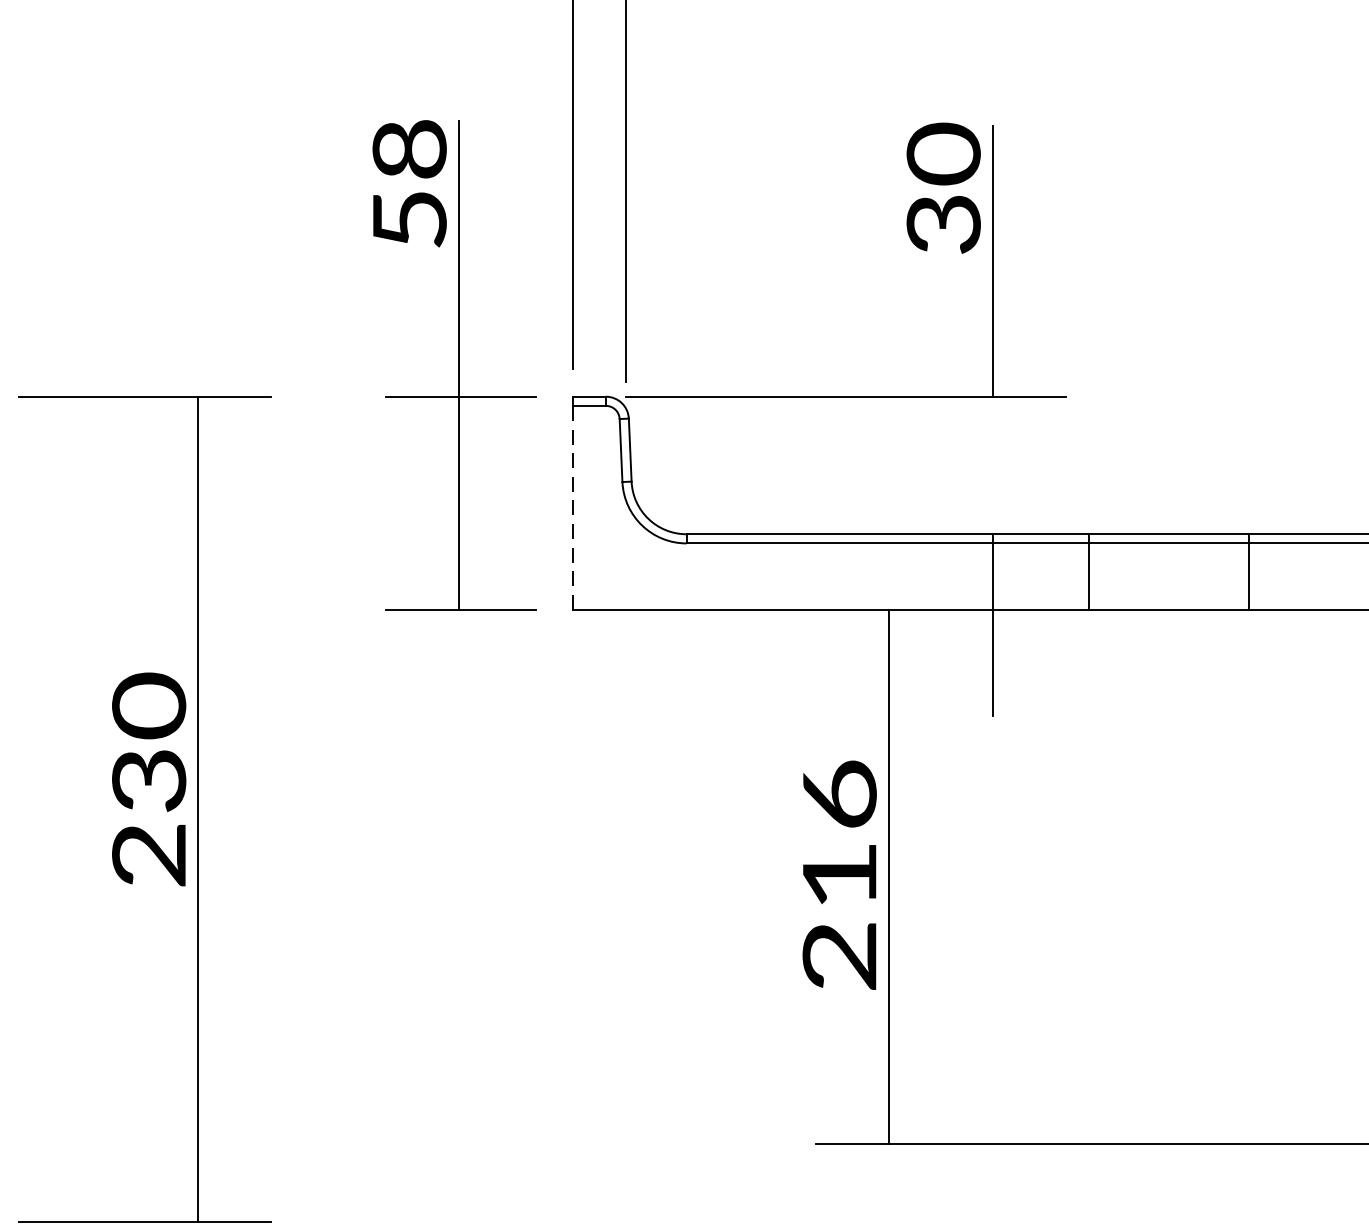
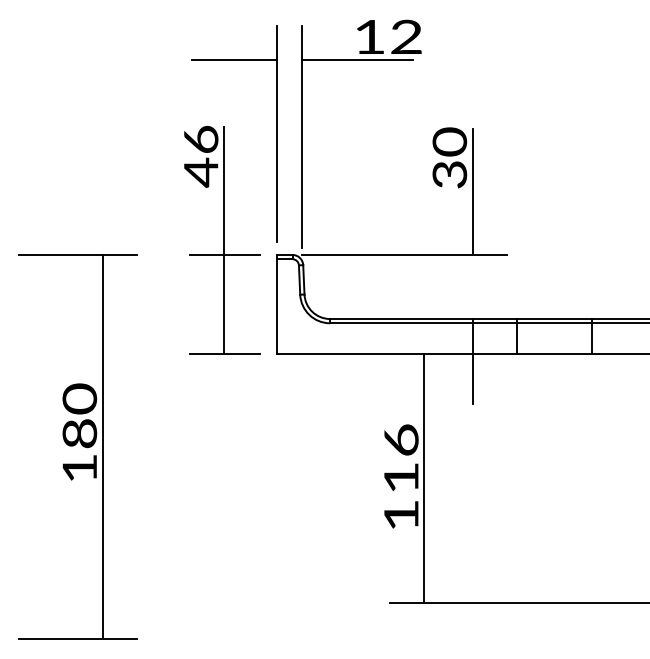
text: (408, 185) -> (200, 156), 58 -> 46
line: (573, 509) -> (277, 307), dashed -> solid
text: (148, 816) -> (79, 450), 230 -> 180
text: (839, 956) -> (401, 515), 216 -> 116

